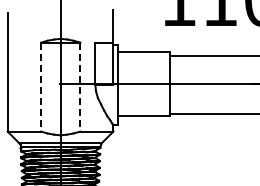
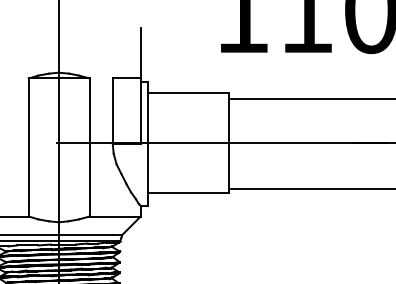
line: (41, 87) -> (29, 148), dashed -> solid
line: (80, 87) -> (89, 148), dashed -> solid

